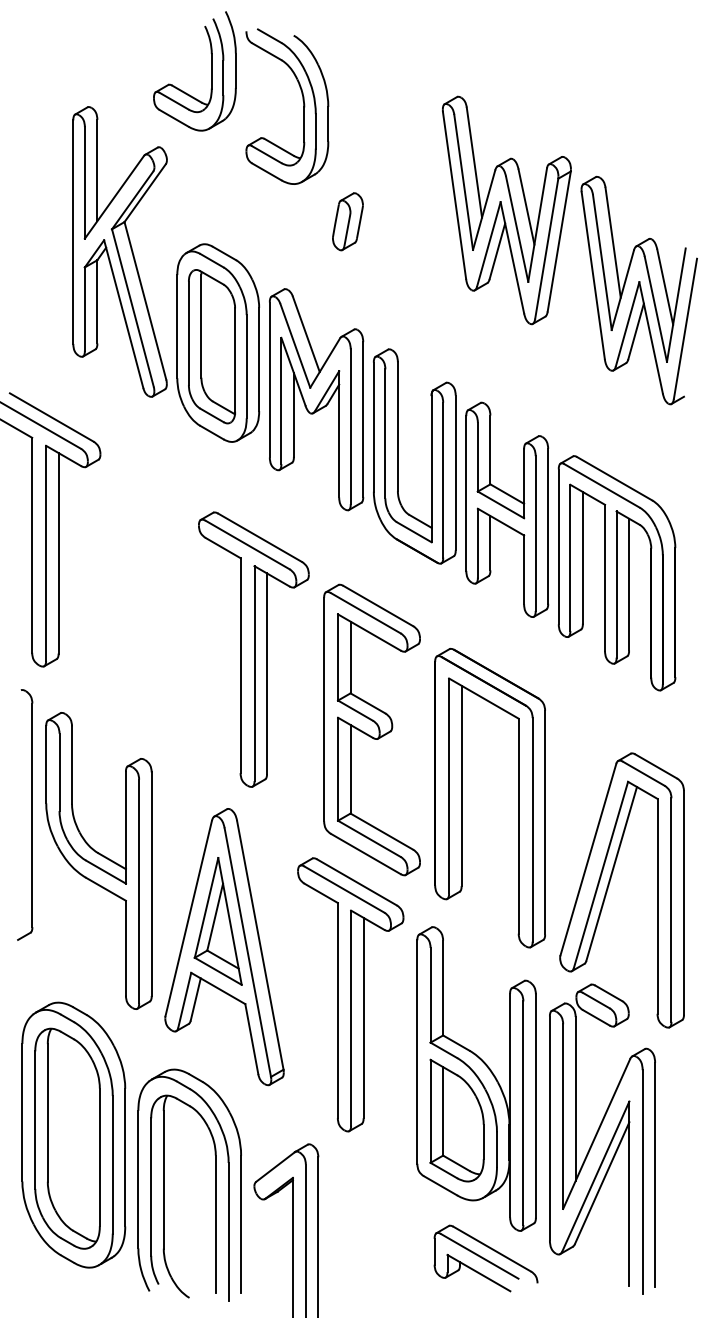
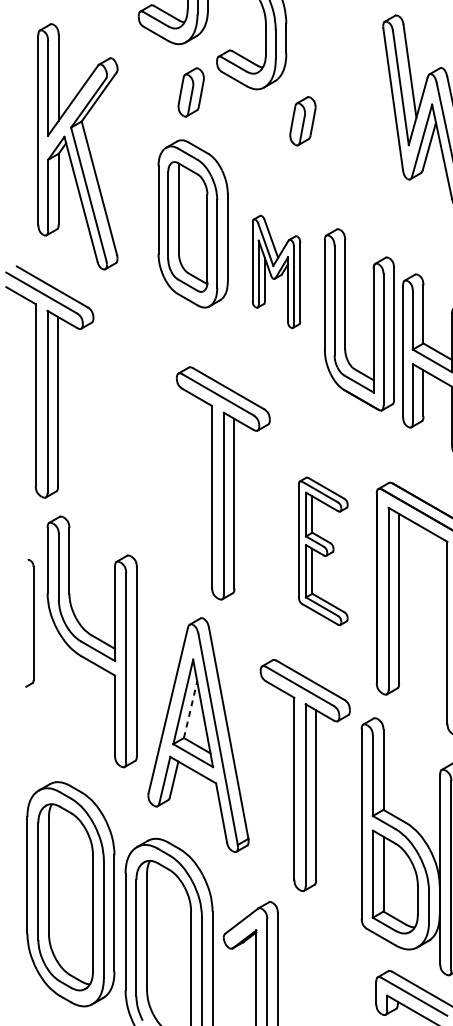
part: (215, 187) -> (190, 92), added
part: (119, 251) -> (77, 146), moved
part: (316, 399) -> (276, 271), size x0.6
part: (371, 729) -> (322, 550), size x0.6
part: (25, 814) -> (30, 622), size x0.6
part: (98, 860) -> (91, 641), moved
line: (215, 916) -> (190, 709), solid -> dashed

